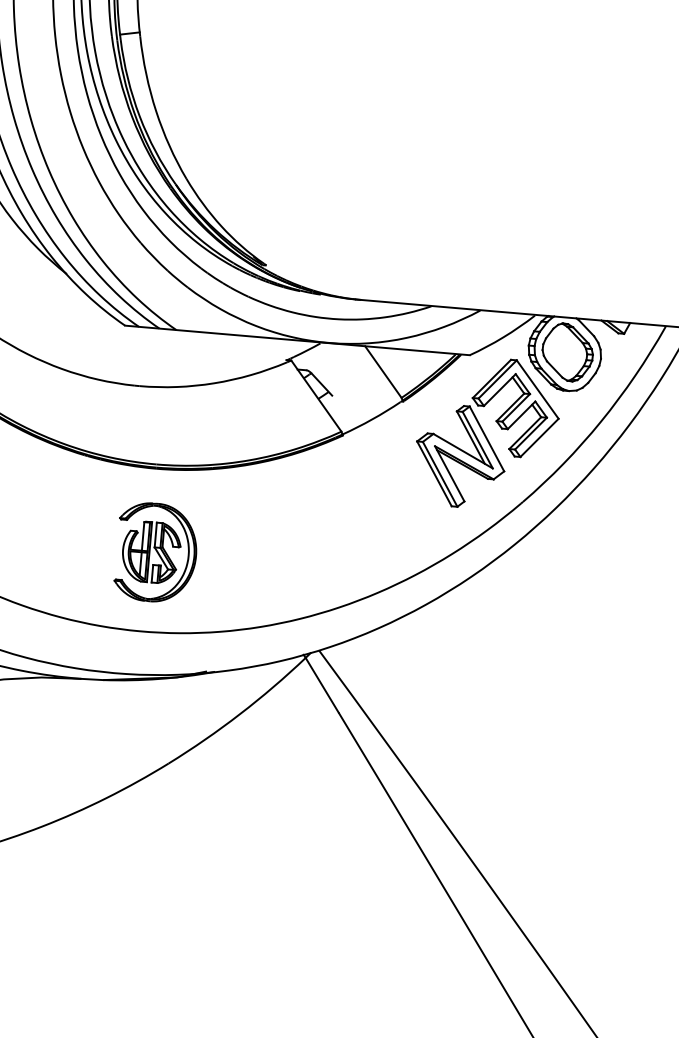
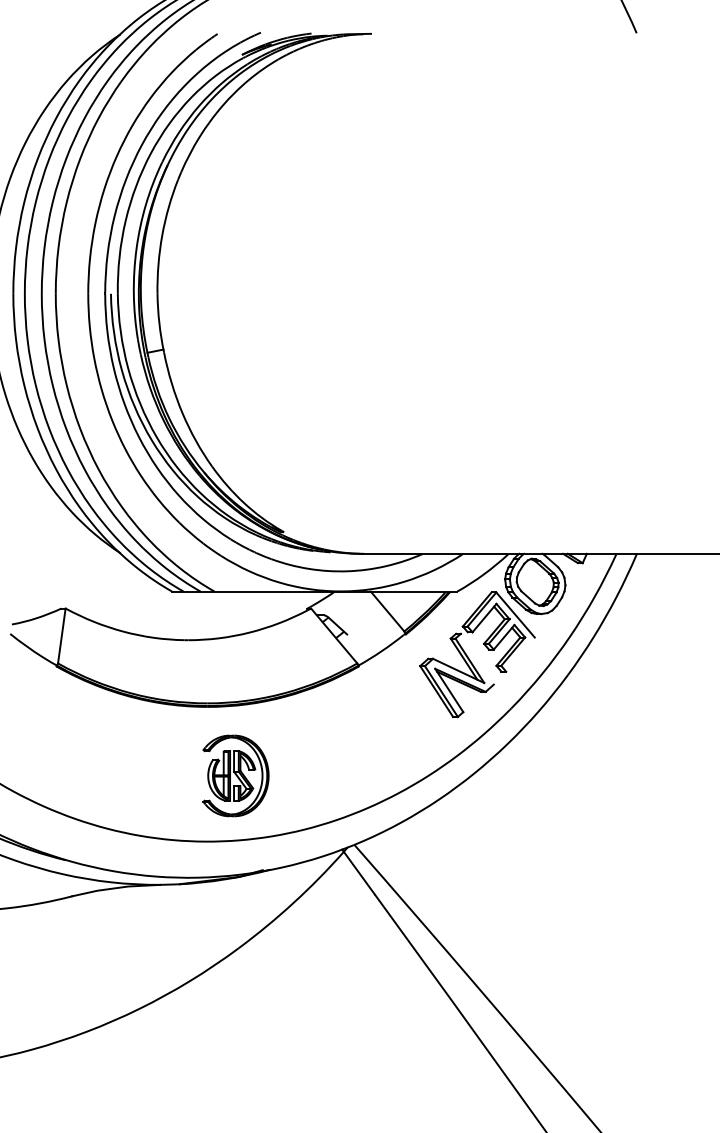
line: (539, 437) -> (520, 654), removed
line: (485, 438) -> (476, 658), removed
part: (156, 552) -> (235, 775), moved

